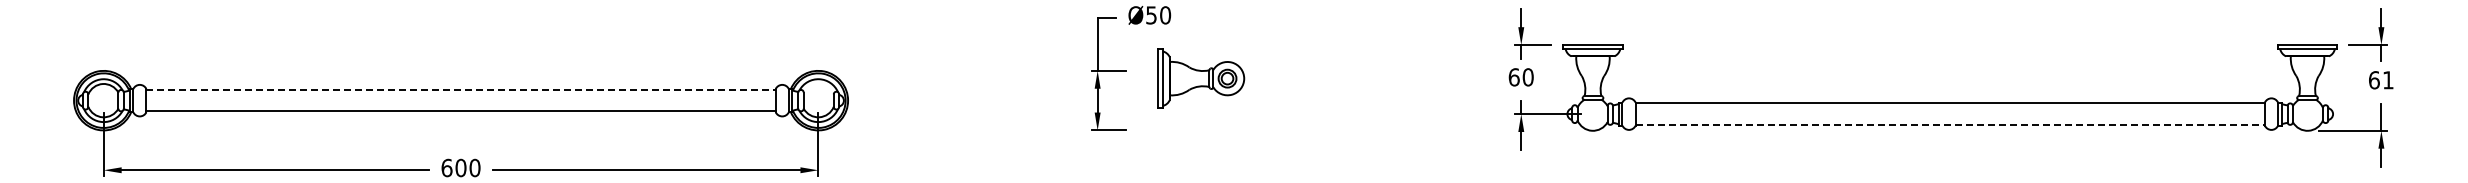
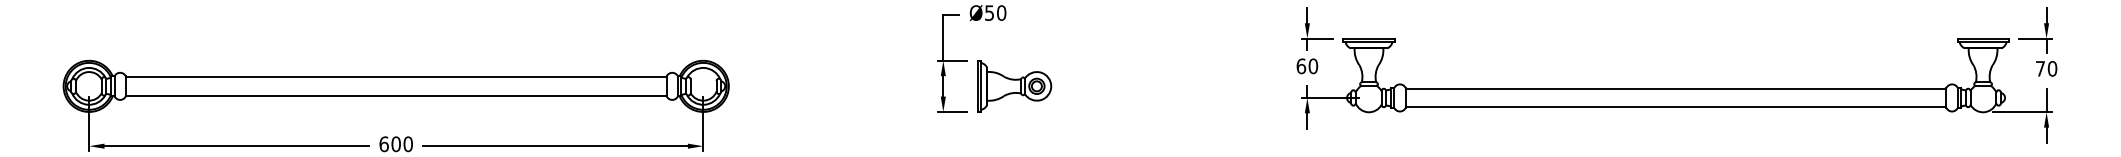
part: (1201, 78) -> (1014, 86), moved
text: (2381, 80) -> (2046, 69), 61 -> 70
line: (461, 89) -> (396, 76), dashed -> solid
line: (1950, 124) -> (1676, 106), dashed -> solid

